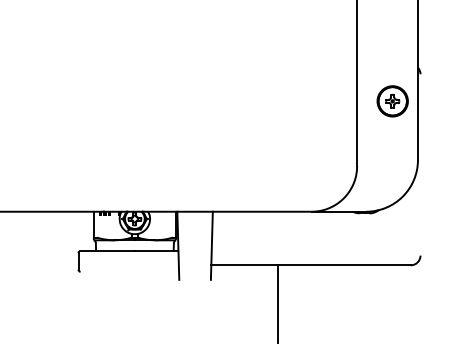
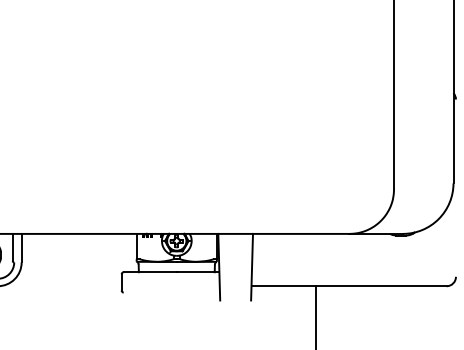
part: (392, 100) -> (428, 125), removed

